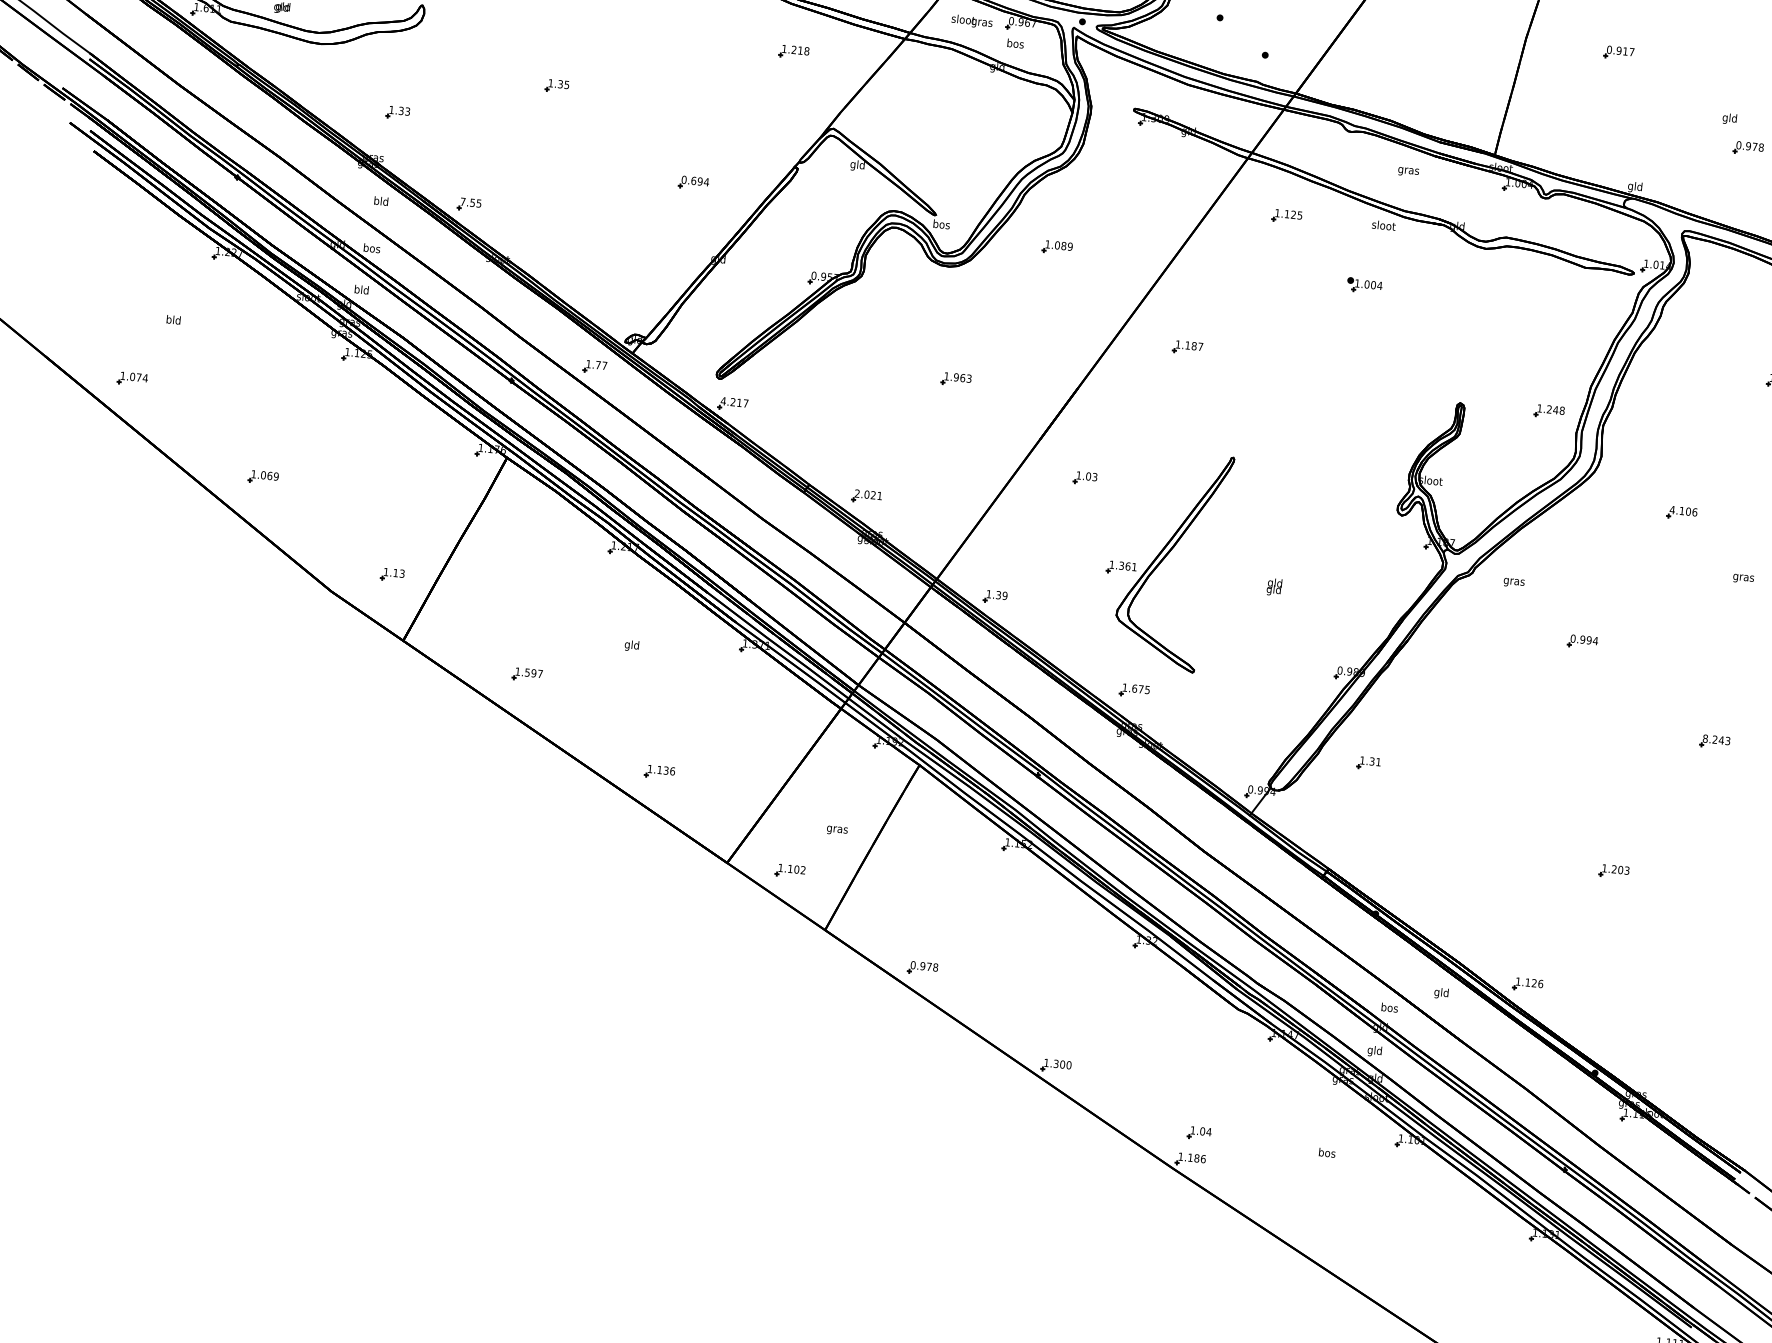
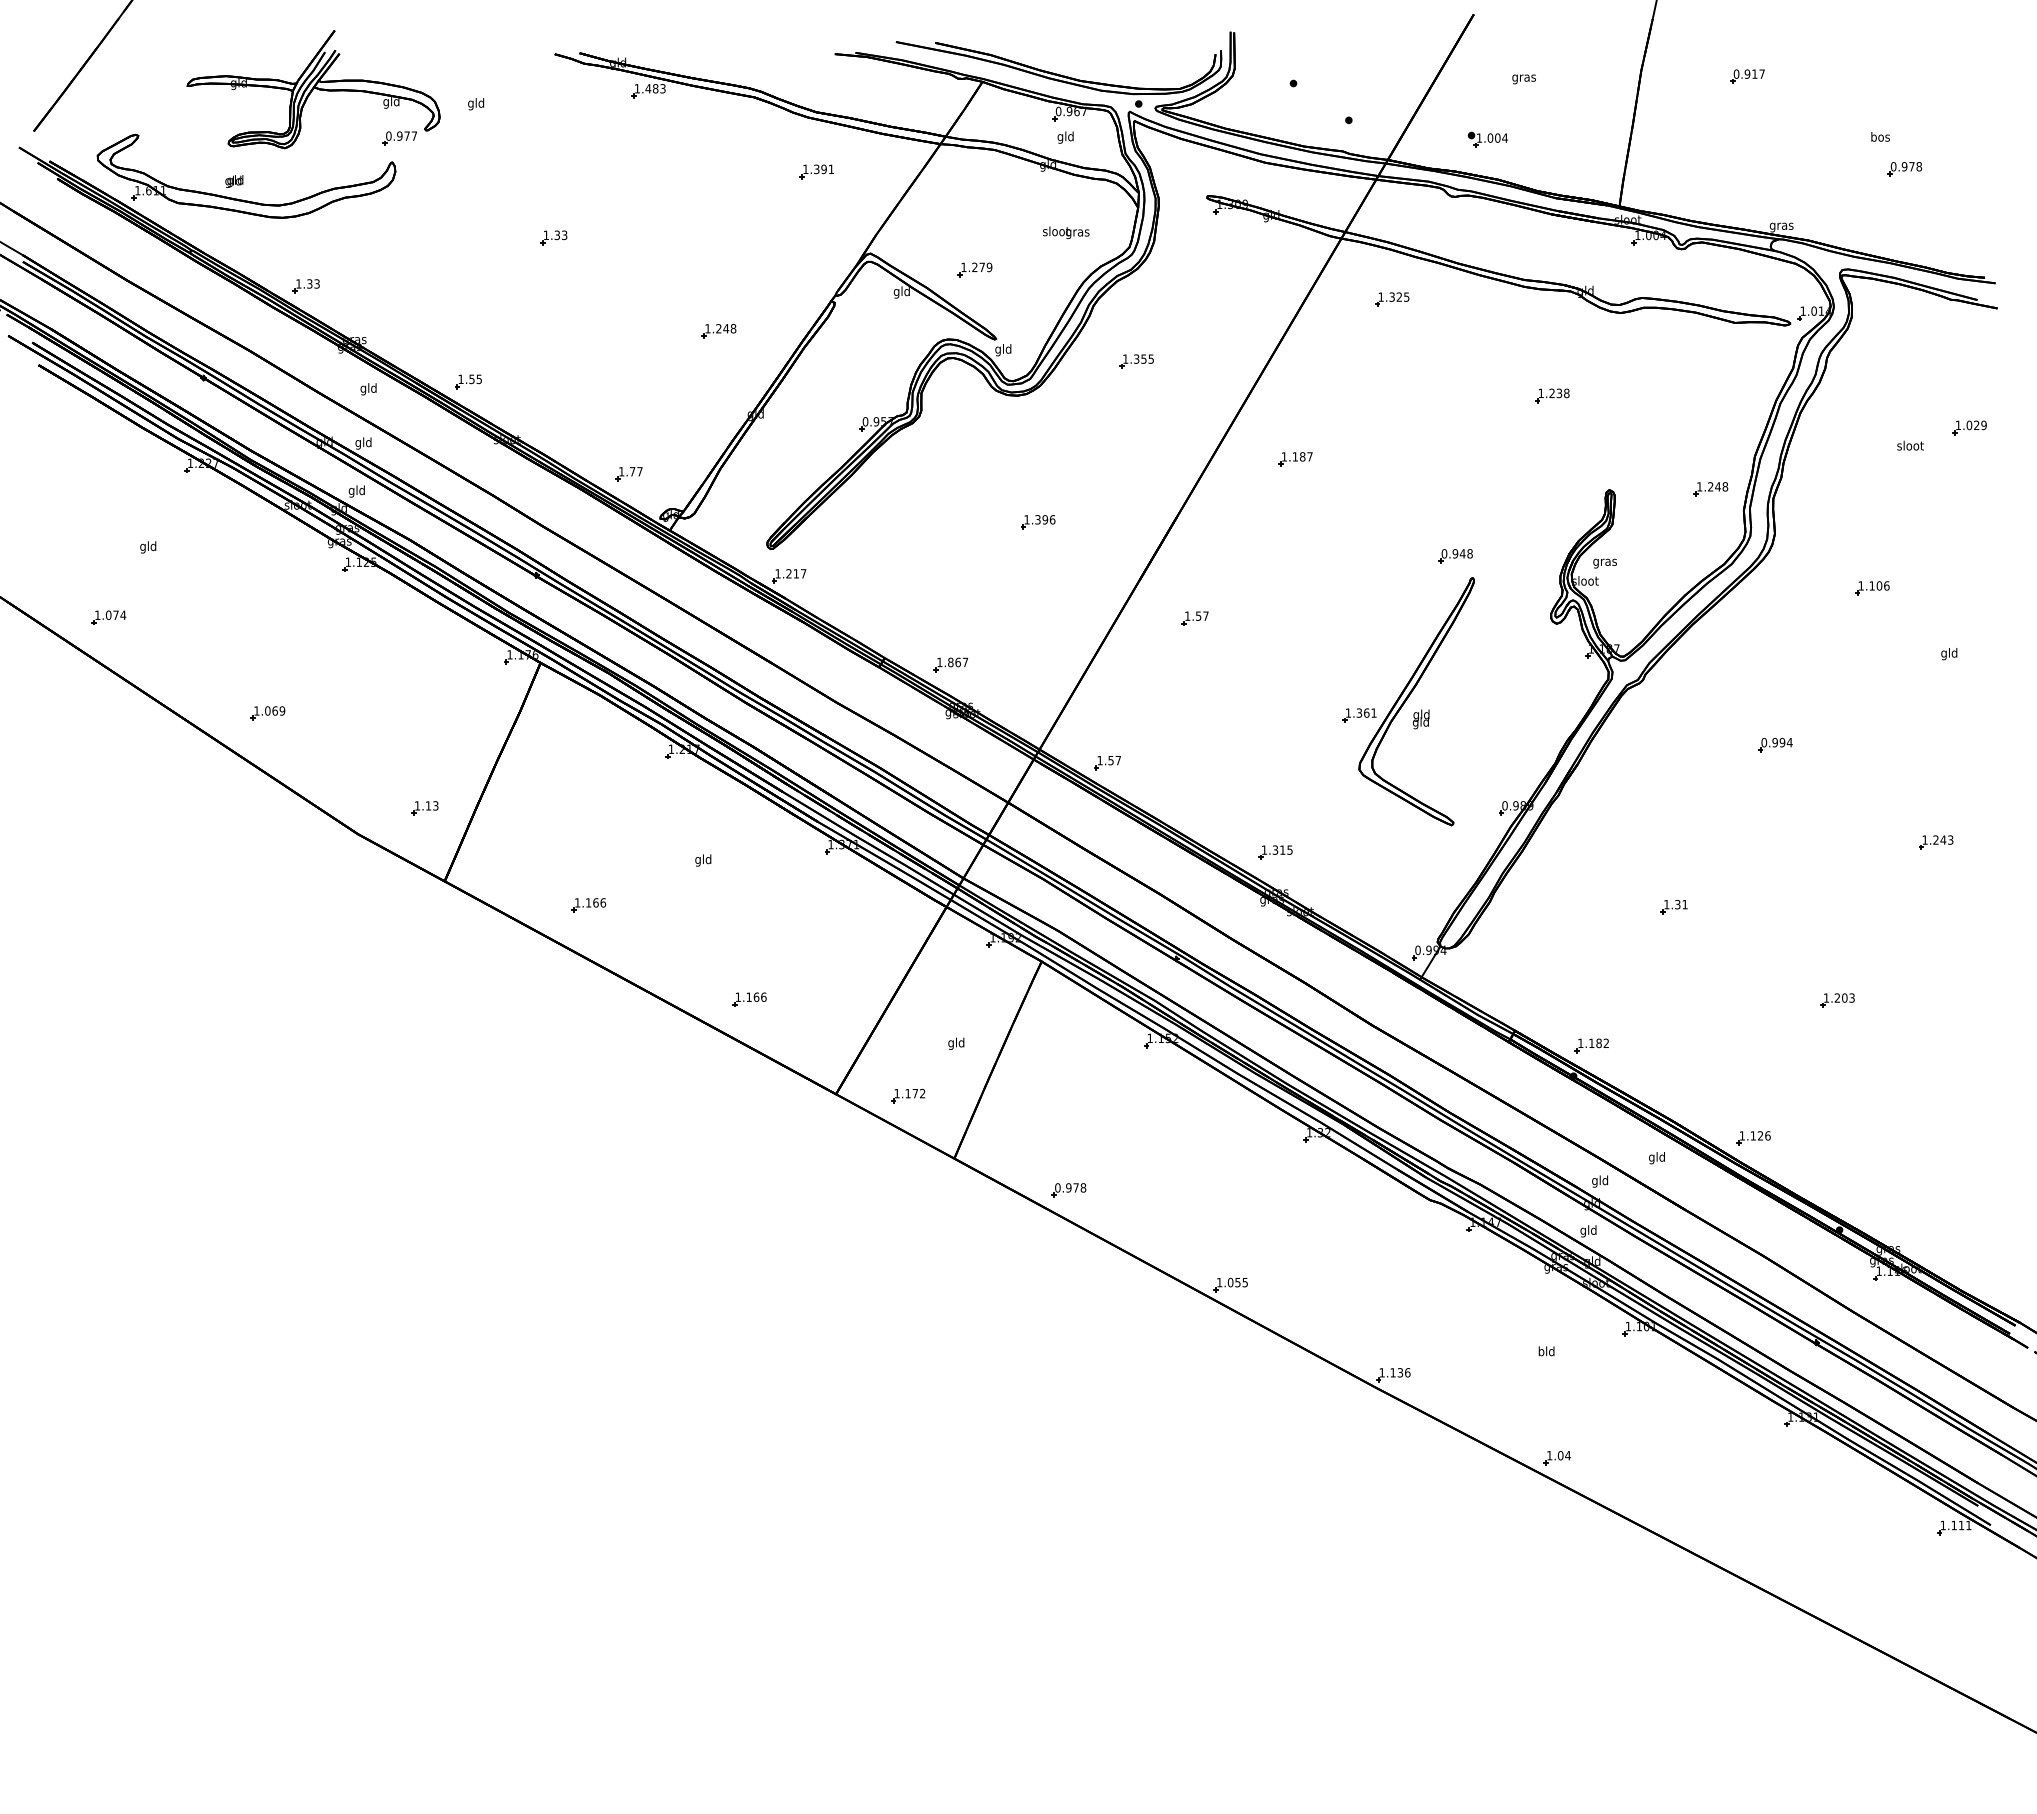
text: (972, 21) -> (1066, 232), moved
text: (1015, 44) -> (1065, 137), bos -> gld
text: (800, 50) -> (824, 169), 1.218 -> 1.391
text: (566, 84) -> (564, 234), 1.35 -> 1.33
part: (397, 112) -> (305, 286), moved
text: (1729, 119) -> (1880, 138), gld -> bos
part: (923, 152) -> (974, 269), added
text: (1407, 172) -> (1523, 79), moved
text: (695, 180) -> (720, 328), 0.694 -> 1.248
text: (1635, 187) -> (1781, 226), gld -> gras
text: (376, 201) -> (363, 389), bld -> gld
text: (462, 201) -> (460, 378), 7.55 -> 1.55
text: (1286, 213) -> (1391, 296), 1.125 -> 1.325
text: (941, 225) -> (1003, 350), bos -> gld
text: (1383, 225) -> (1910, 445), moved
text: (1063, 245) -> (1143, 358), 1.089 -> 1.355
text: (371, 249) -> (363, 443), bos -> gld
part: (1364, 285) -> (1487, 139), moved
text: (356, 290) -> (351, 491), bld -> gld
part: (1418, 315) -> (1552, 395), added
text: (169, 320) -> (143, 547), bld -> gld
part: (594, 367) -> (628, 474), moved
text: (962, 377) -> (1045, 519), 1.963 -> 1.396
text: (723, 400) -> (777, 573), 4.217 -> 1.217
part: (1319, 447) -> (1455, 556), added
text: (1091, 476) -> (1201, 615), 1.03 -> 1.57
text: (868, 494) -> (952, 662), 2.021 -> 1.867
text: (1672, 509) -> (1861, 585), 4.106 -> 1.106
part: (1165, 560) -> (1408, 701), moved
text: (1743, 578) -> (1949, 654), gras -> gld
text: (1513, 582) -> (1604, 563), moved
text: (1001, 595) -> (1114, 760), 1.39 -> 1.57
text: (534, 673) -> (596, 902), 1.597 -> 1.166
text: (1137, 688) -> (1278, 849), 1.675 -> 1.315
text: (1704, 738) -> (1924, 839), 8.243 -> 1.243
part: (1368, 762) -> (1673, 906), moved
text: (666, 770) -> (756, 996), 1.136 -> 1.166
text: (837, 829) -> (956, 1043), gras -> gld
text: (796, 869) -> (915, 1093), 1.102 -> 1.172
part: (1394, 888) -> (1591, 1045), added
text: (1389, 1008) -> (1600, 1181), bos -> gld
text: (1062, 1064) -> (1237, 1282), 1.300 -> 1.055
part: (1198, 1133) -> (1556, 1458), moved
text: (1327, 1152) -> (1546, 1351), bos -> bld
text: (1197, 1158) -> (1400, 1372), 1.186 -> 1.136

